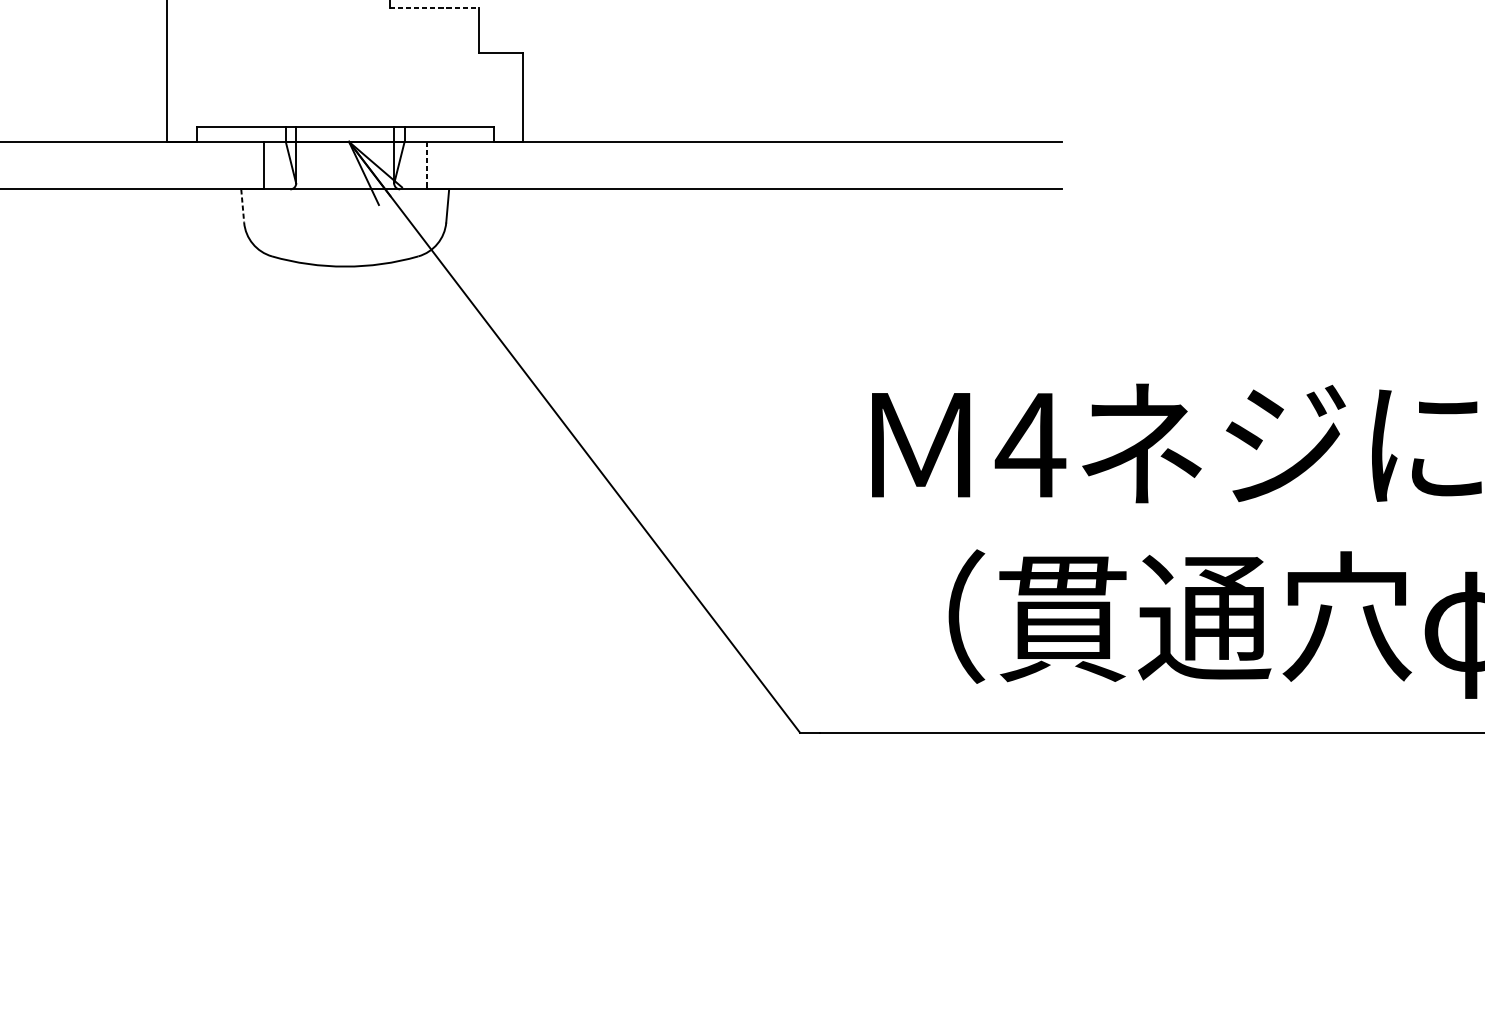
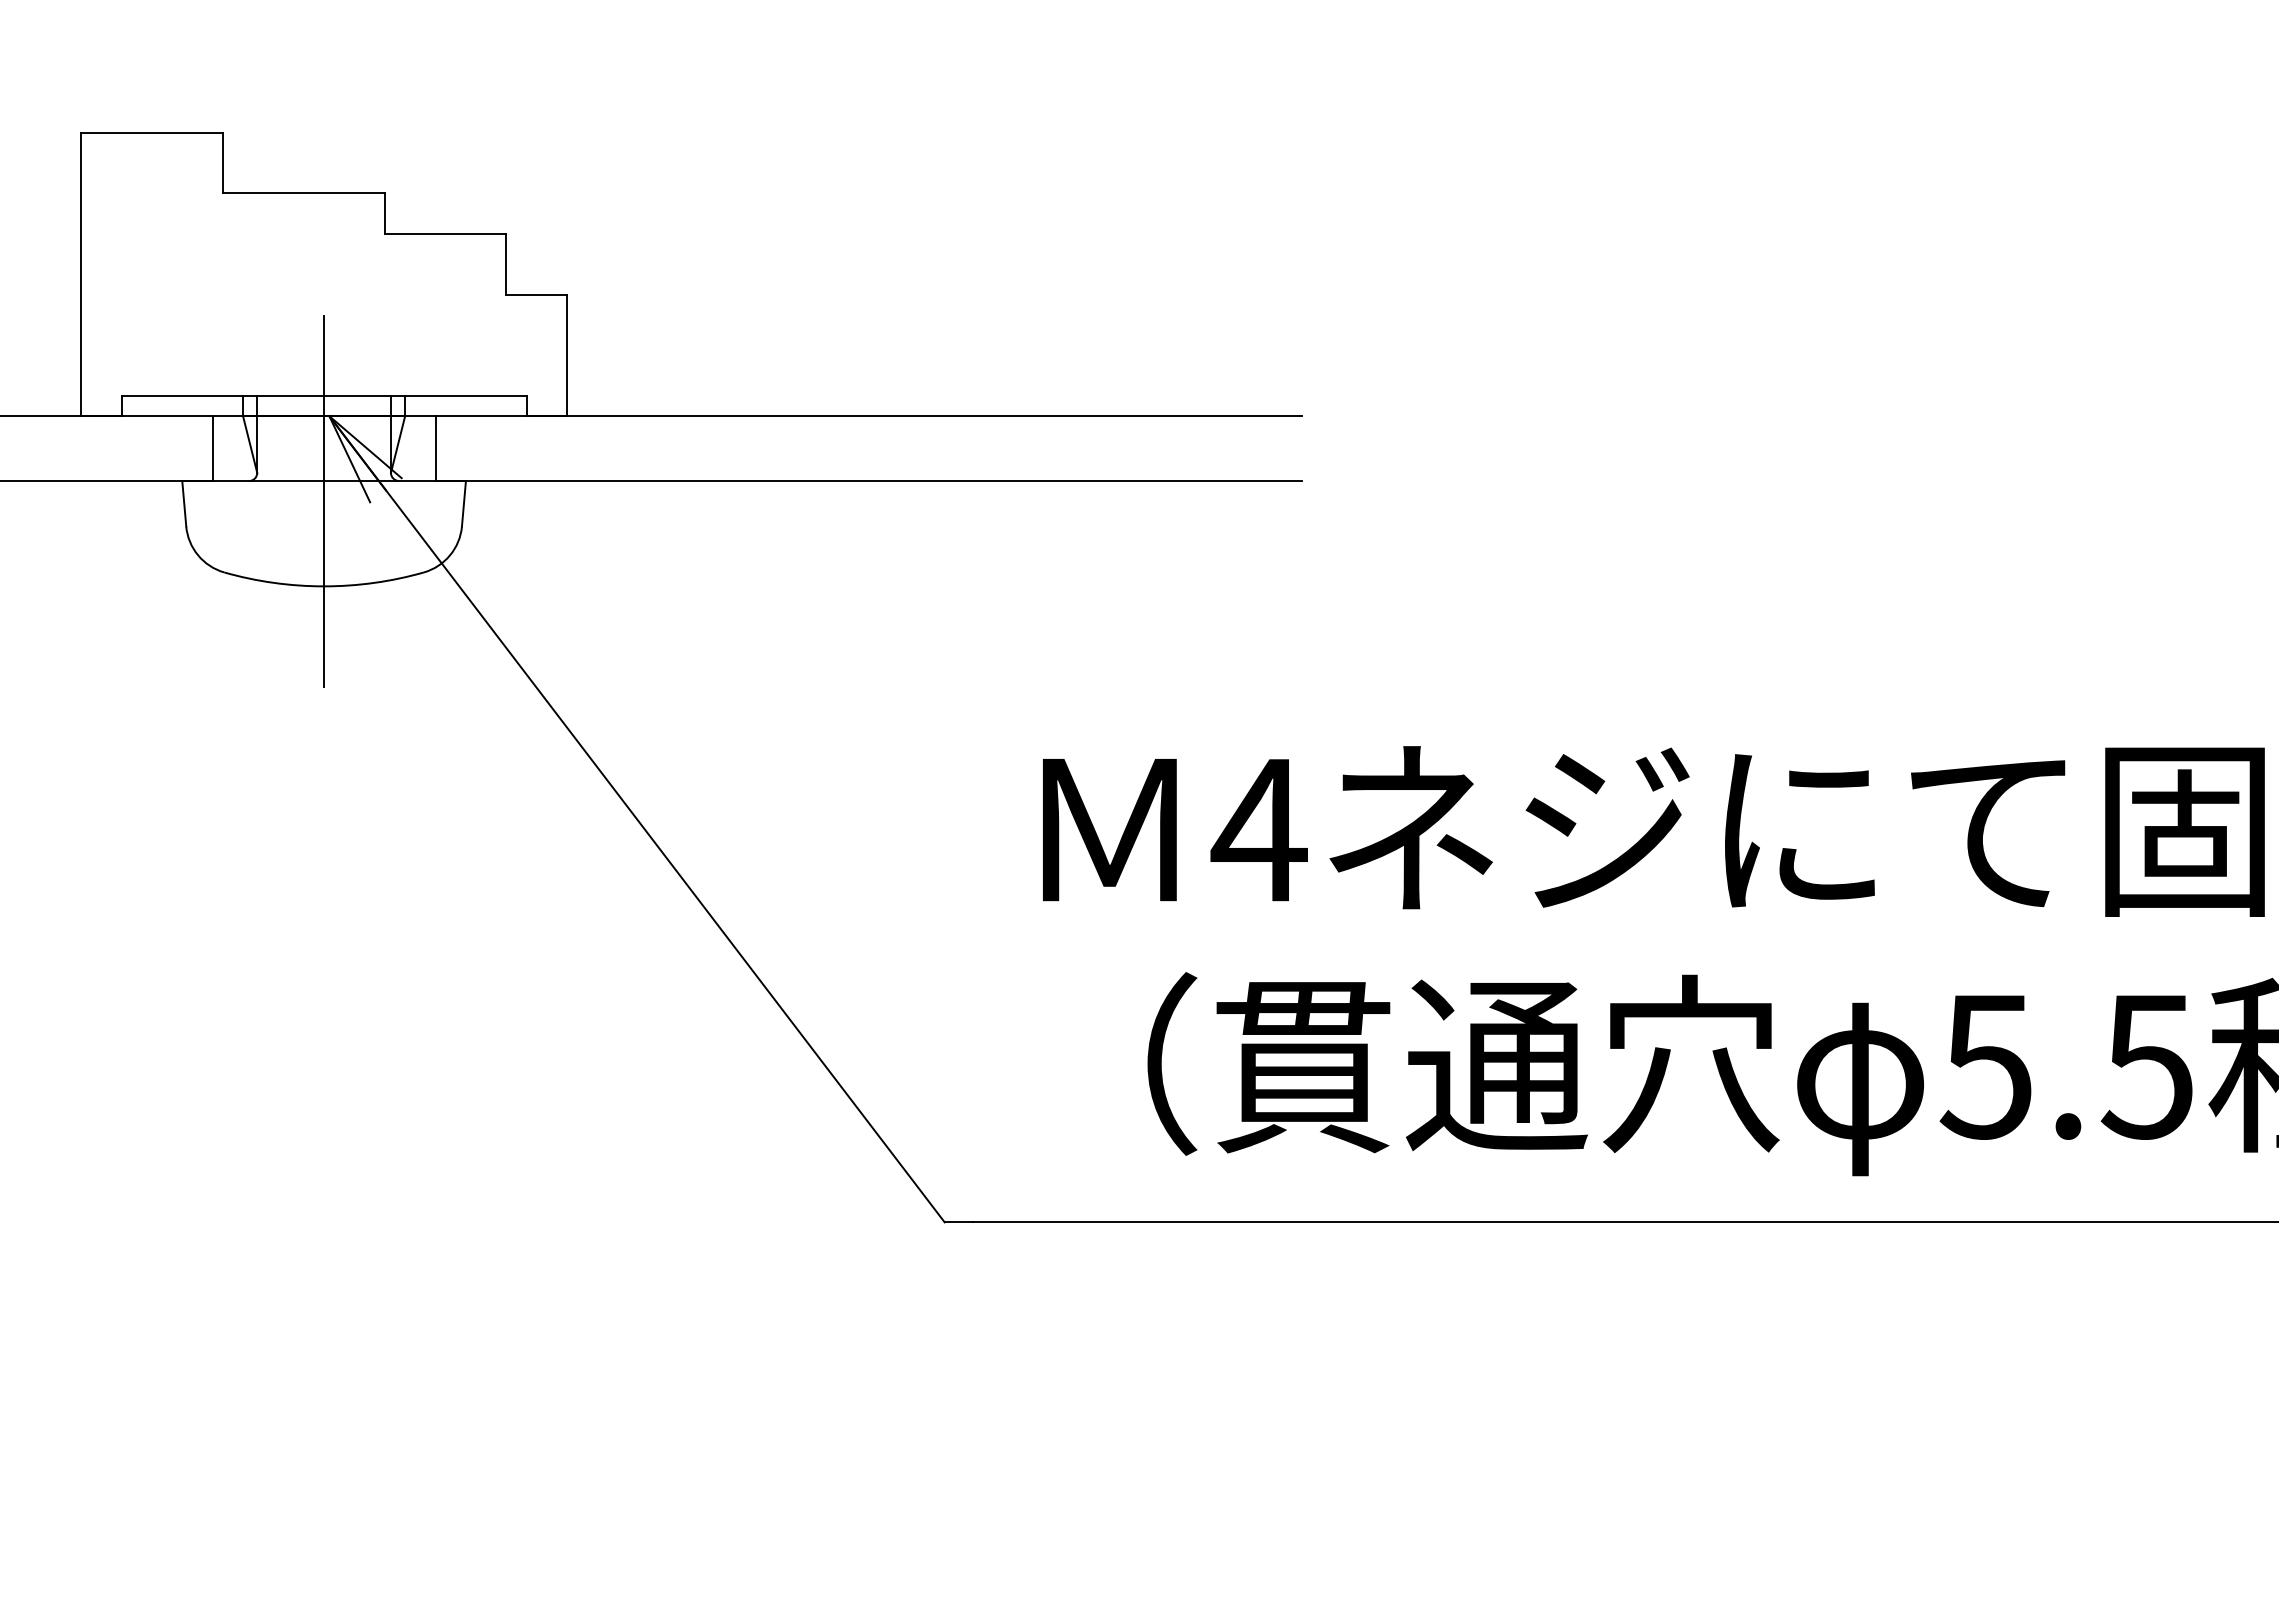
line: (434, 7) -> (445, 233), dashed -> solid
line: (426, 166) -> (435, 449), dashed -> solid
line: (345, 203) -> (324, 500), added
line: (242, 205) -> (184, 503), dashed -> solid

